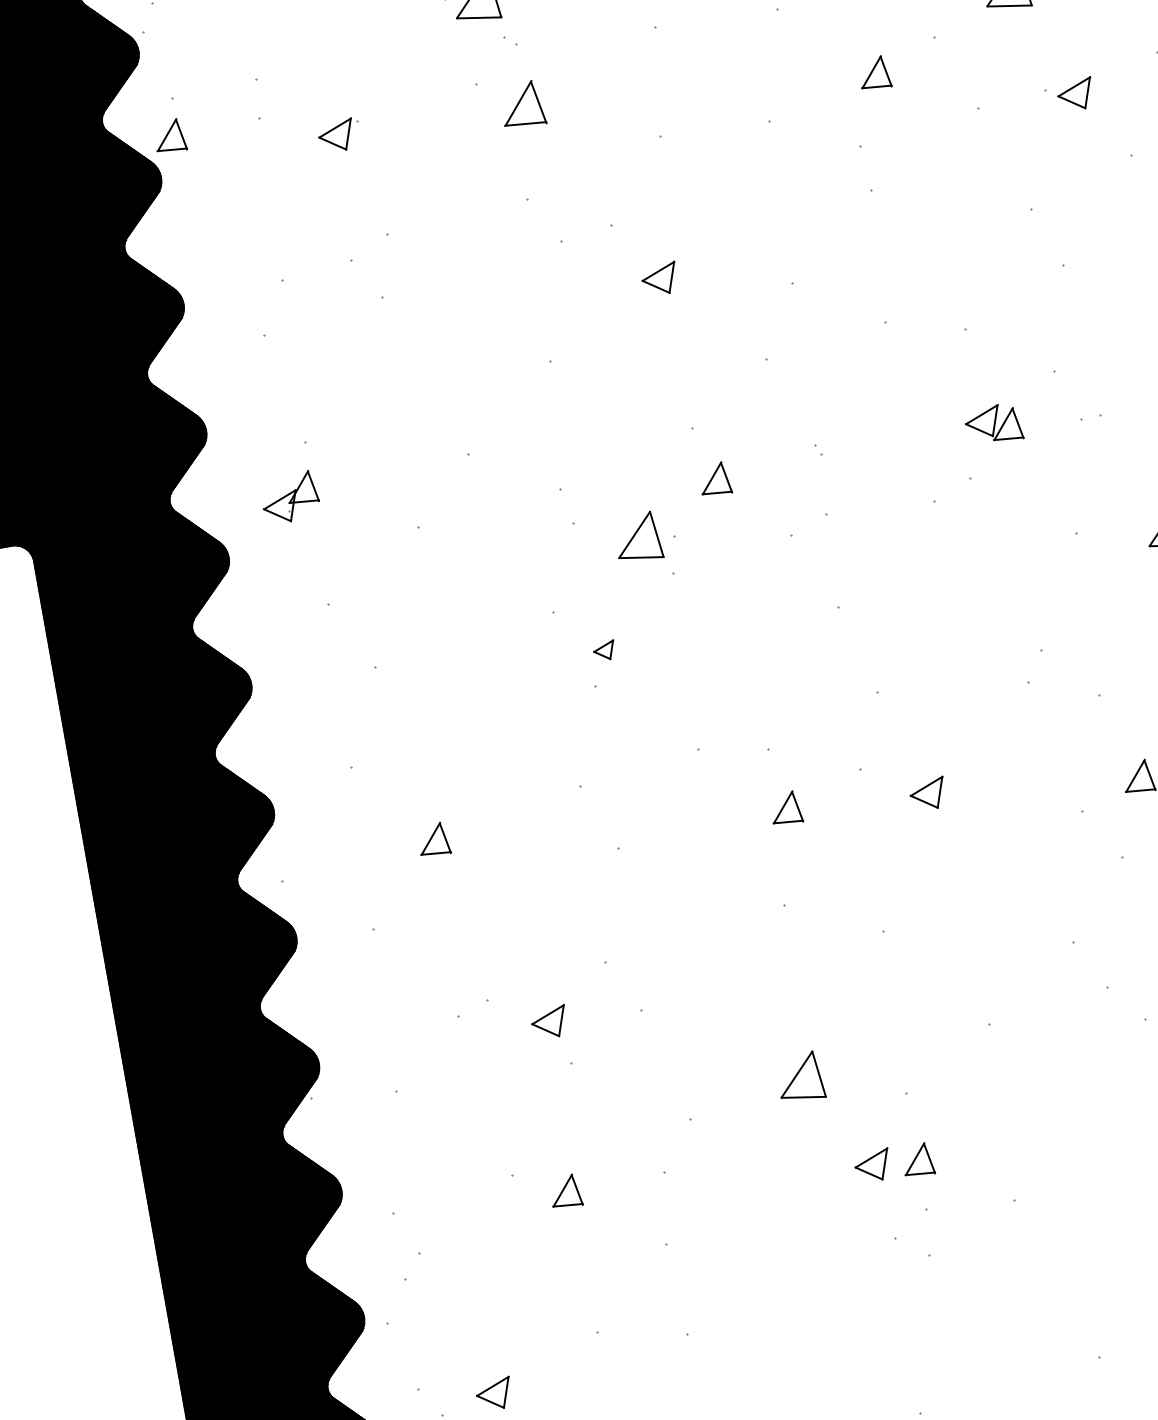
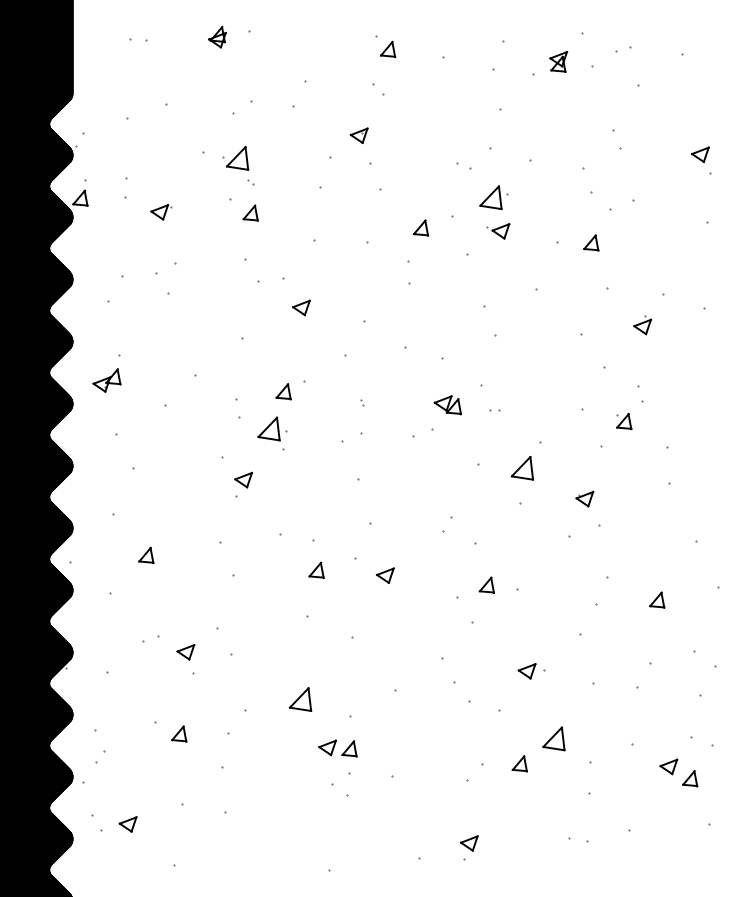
part: (1070, 96) -> (498, 231), moved
part: (521, 103) -> (250, 212), size x0.71
part: (714, 478) -> (283, 391), moved
part: (604, 649) -> (243, 479), size x1.67

